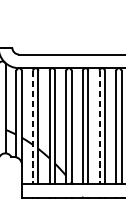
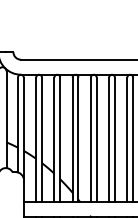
line: (33, 127) -> (36, 139), dashed -> solid
line: (99, 127) -> (109, 139), dashed -> solid

